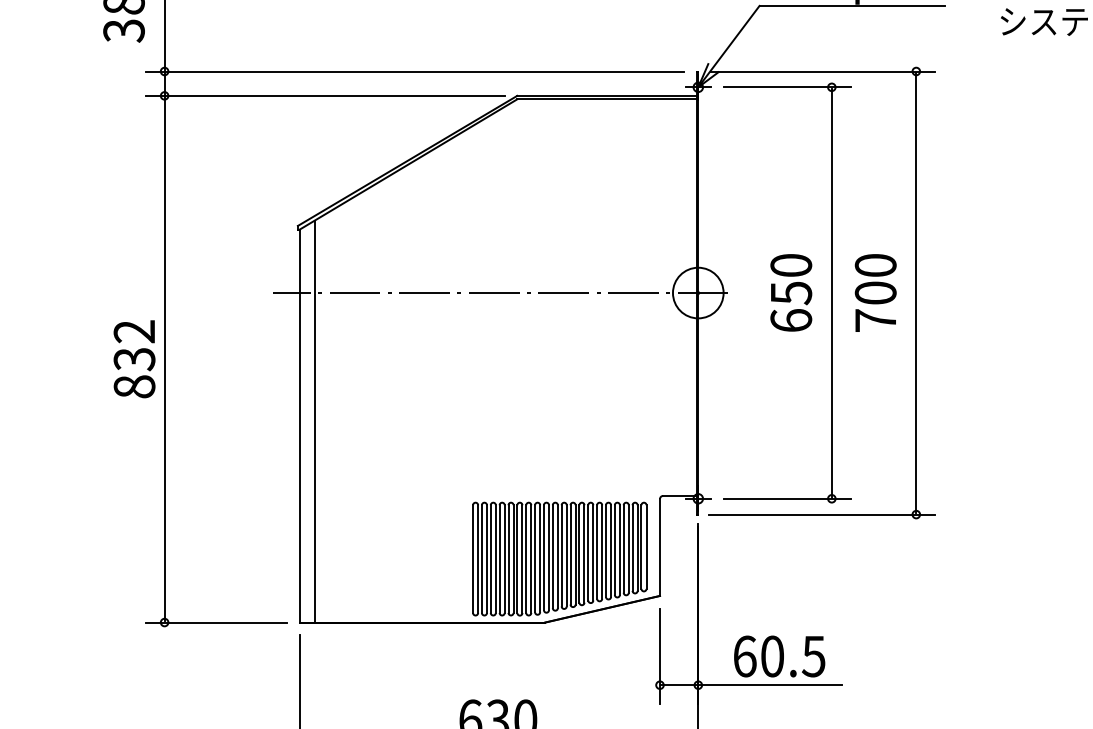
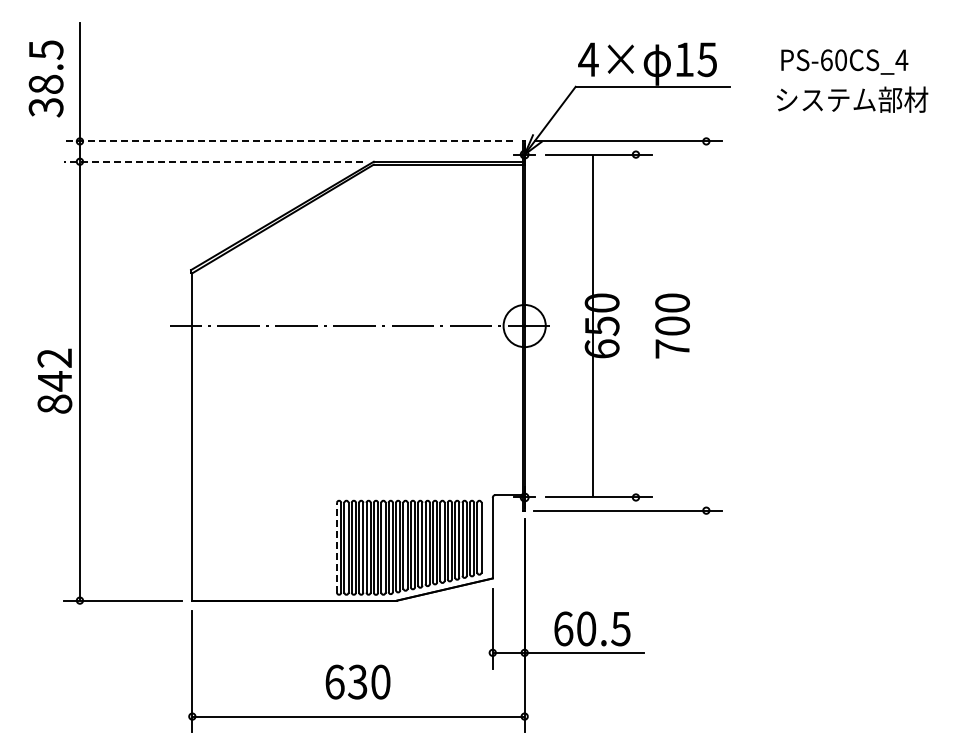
line: (413, 71) -> (287, 141), solid -> dashed
line: (324, 95) -> (213, 161), solid -> dashed
line: (831, 292) -> (592, 325), moved
line: (916, 292) -> (706, 325), removed
text: (134, 359) -> (54, 381), 832 -> 842
line: (315, 420) -> (205, 432), removed
line: (472, 558) -> (336, 547), solid -> dashed

